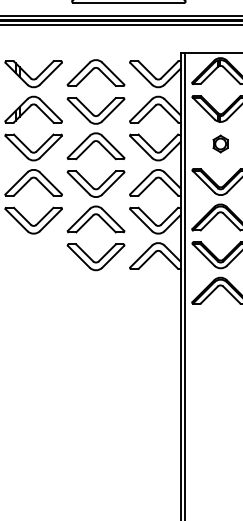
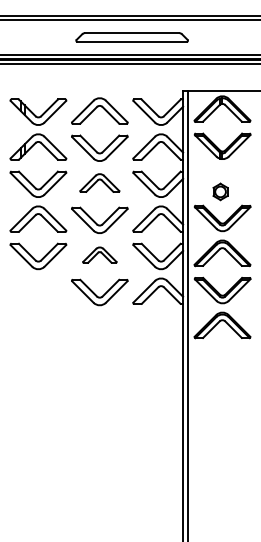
part: (220, 143) -> (220, 191), moved
part: (95, 145) -> (99, 182), size x0.7
part: (95, 218) -> (99, 254), size x0.6

